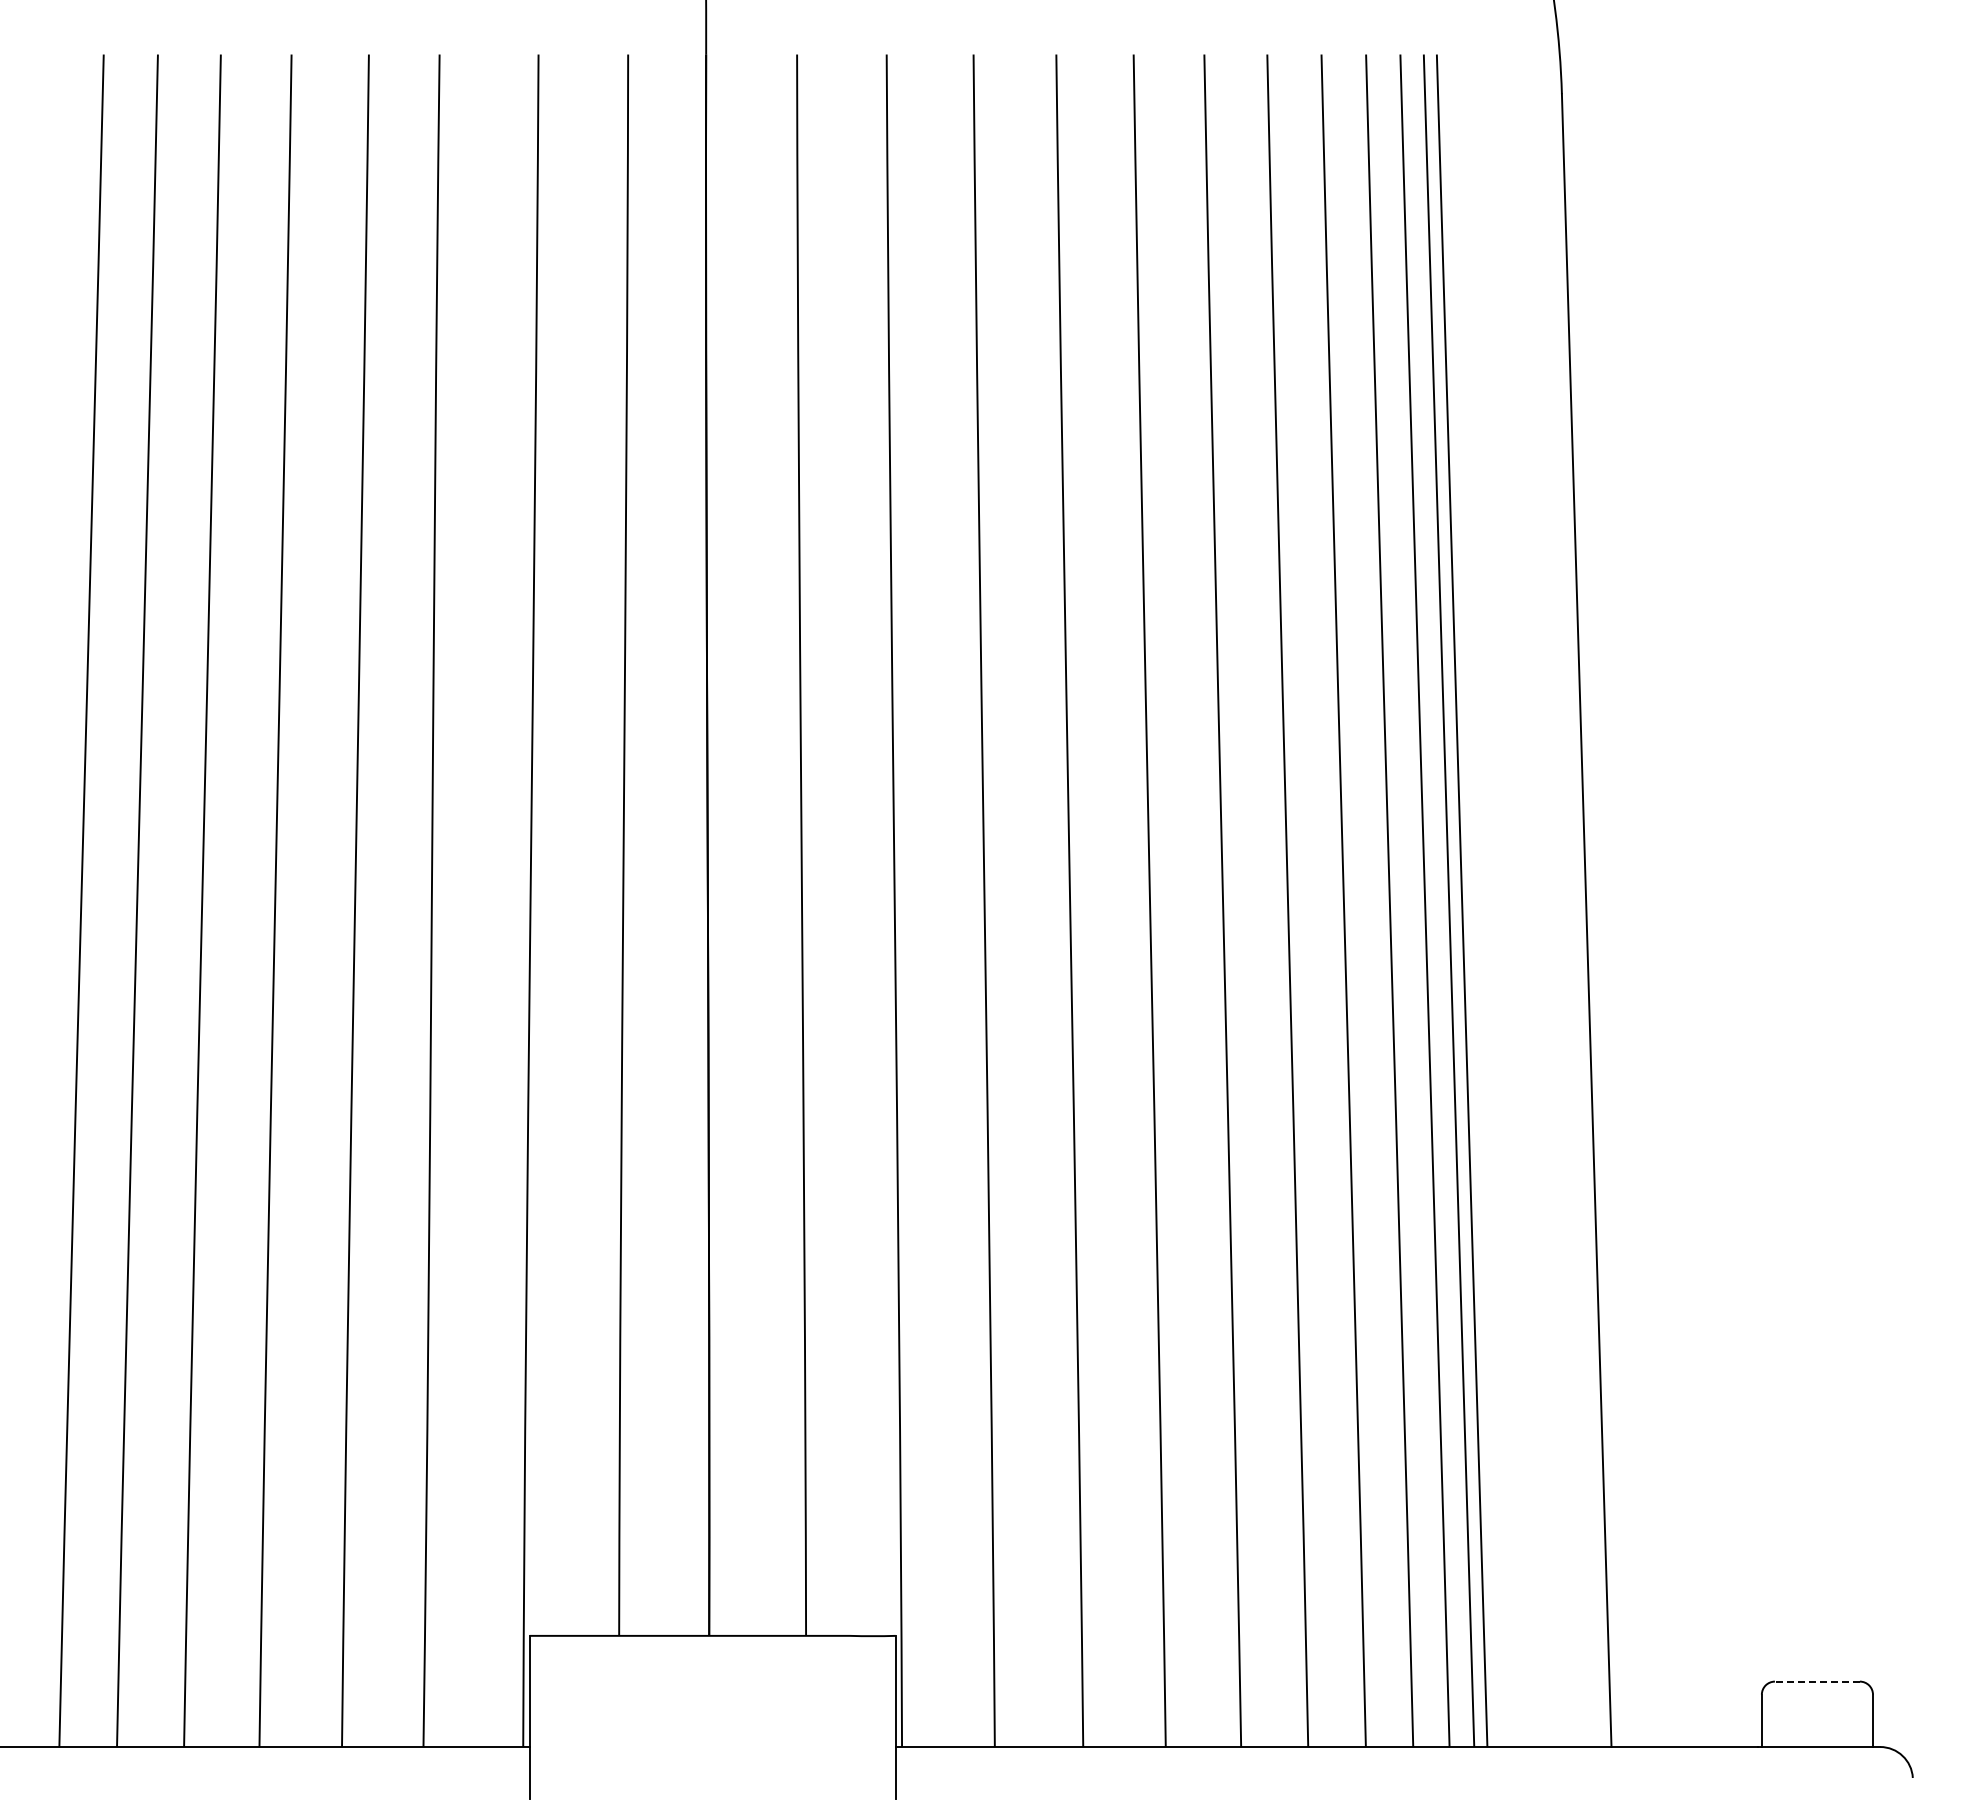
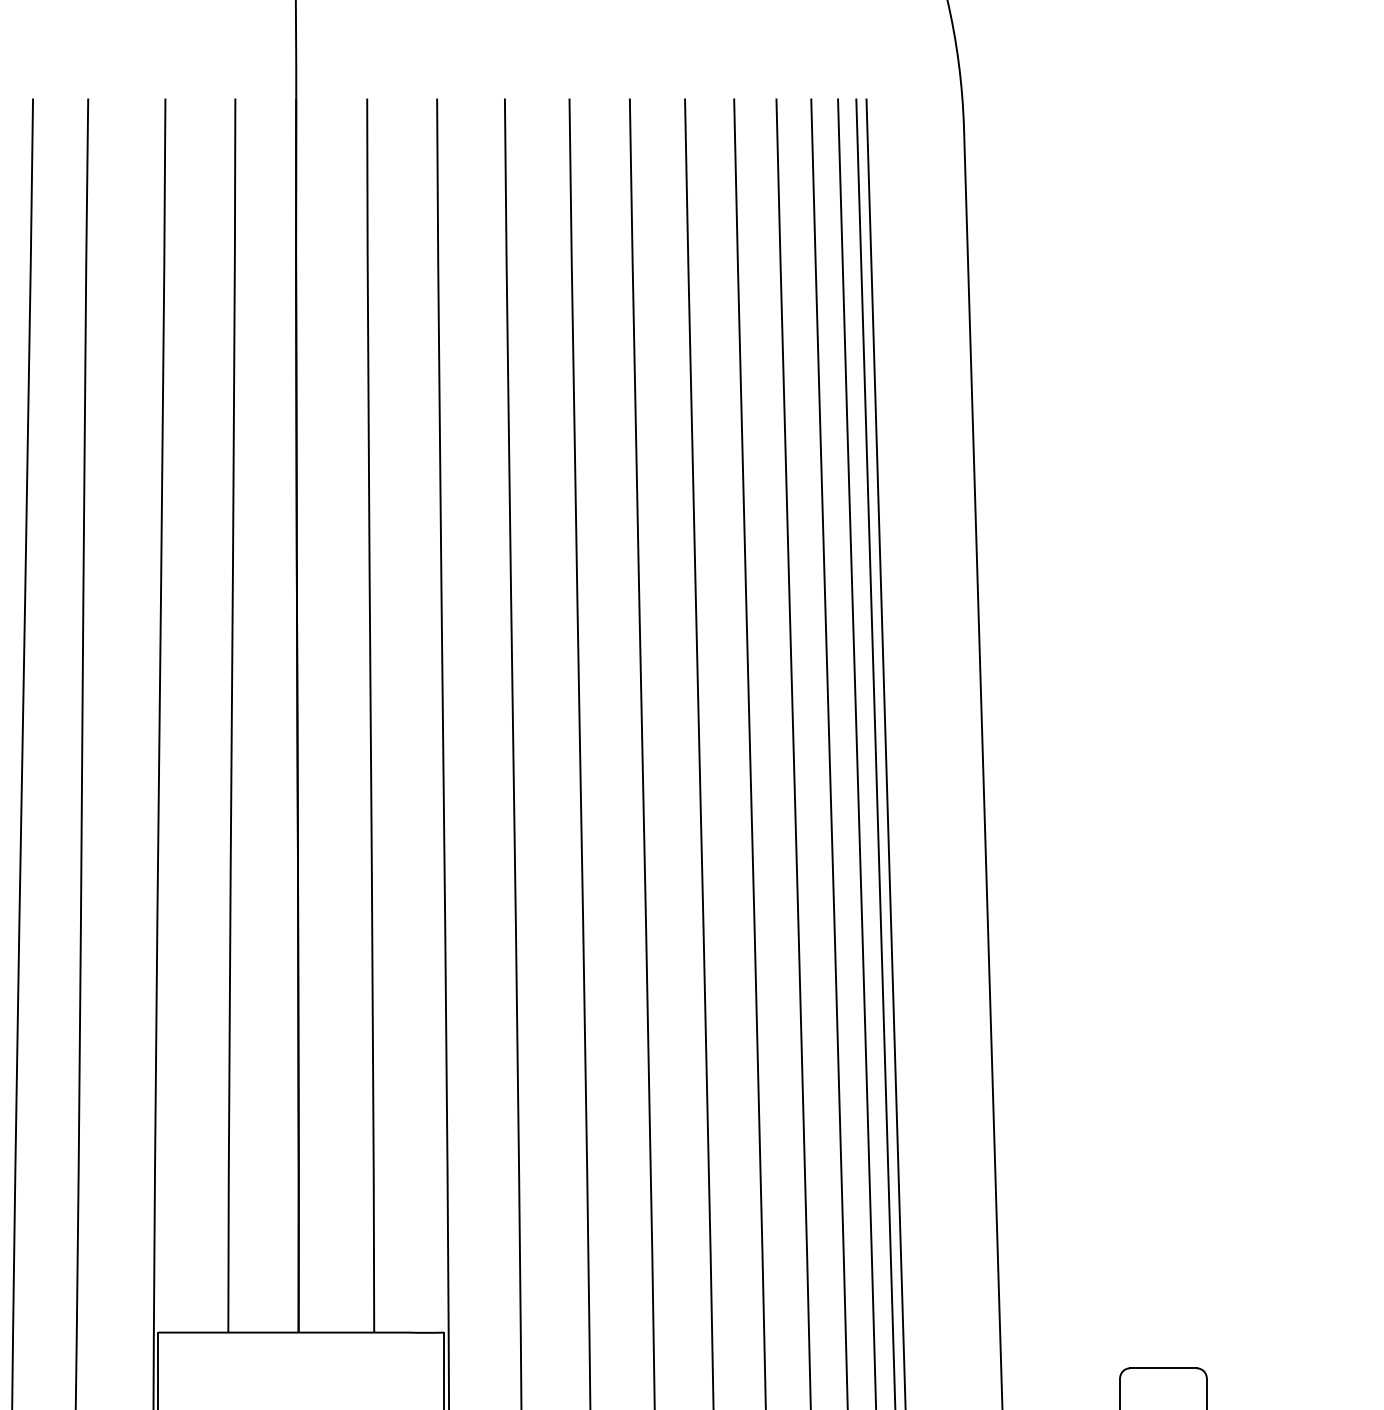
line: (1816, 1681) -> (1162, 1368), dashed -> solid

